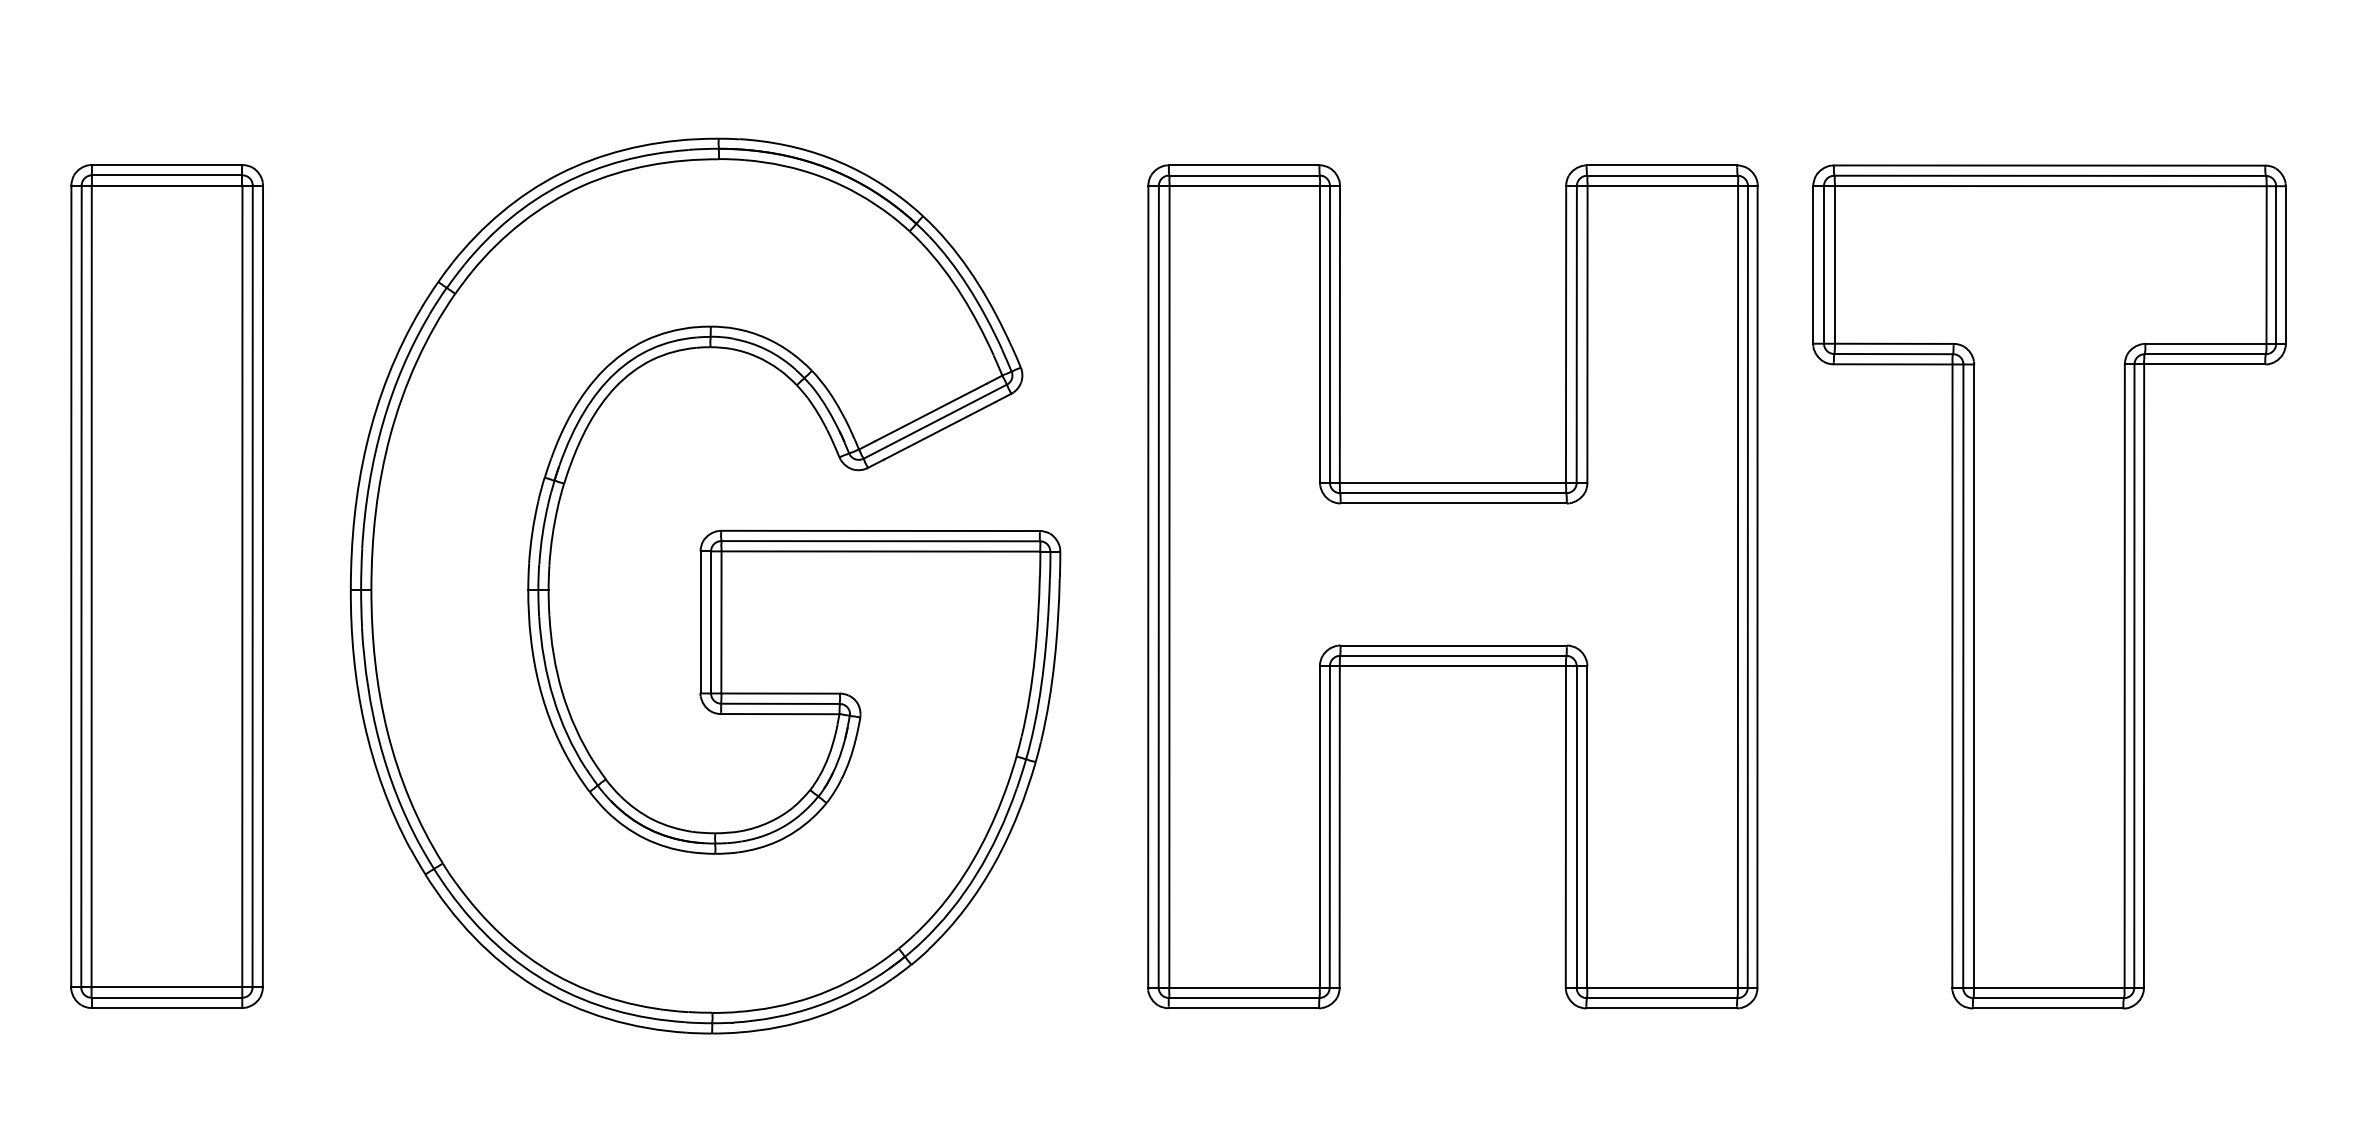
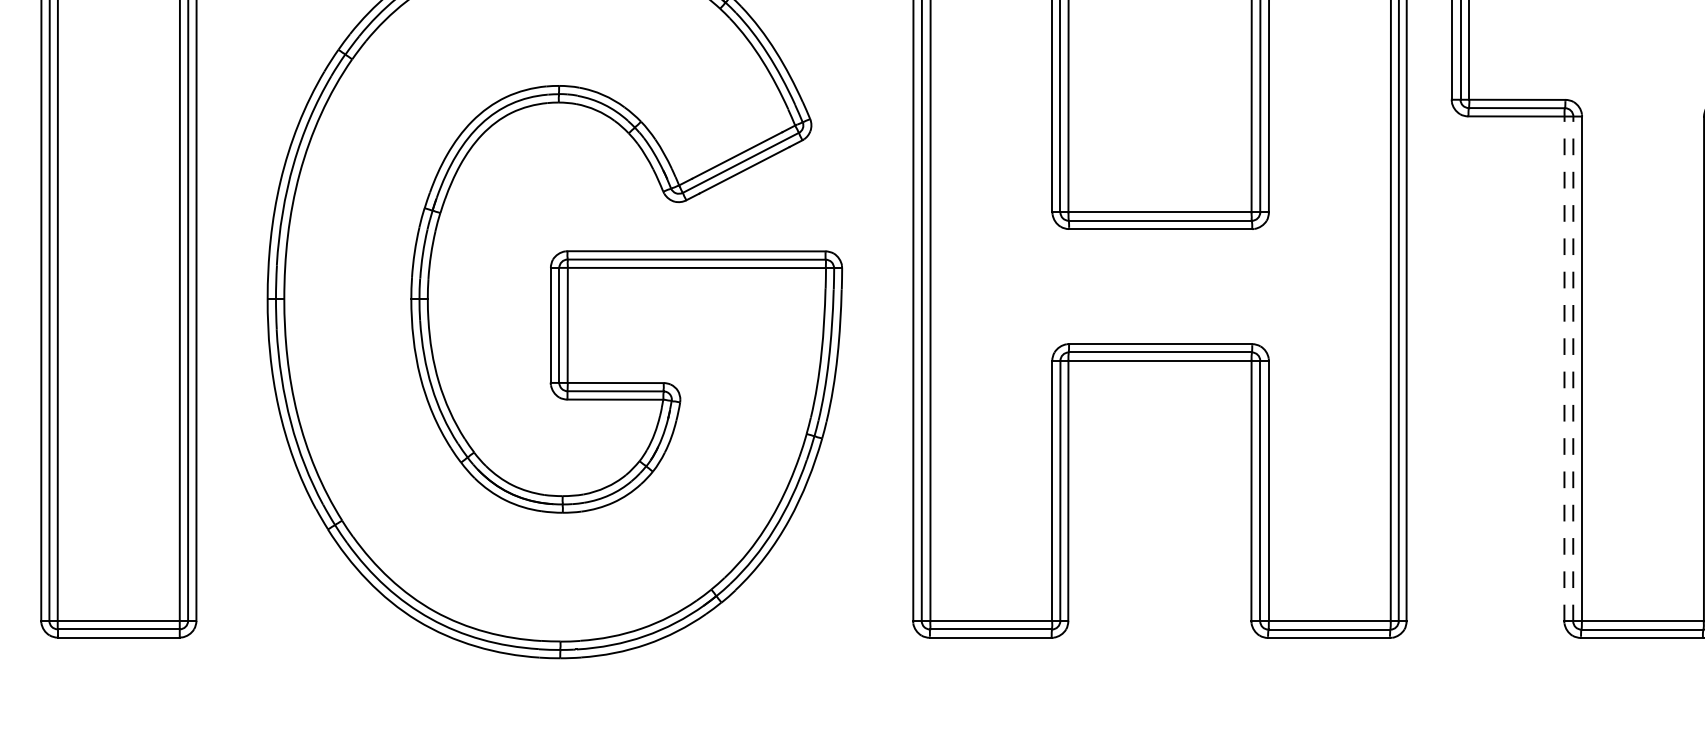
line: (1952, 676) -> (1564, 369), solid -> dashed
line: (1963, 676) -> (1573, 369), solid -> dashed

